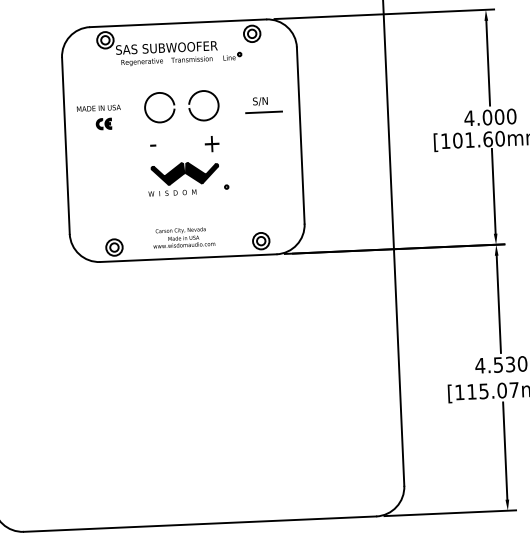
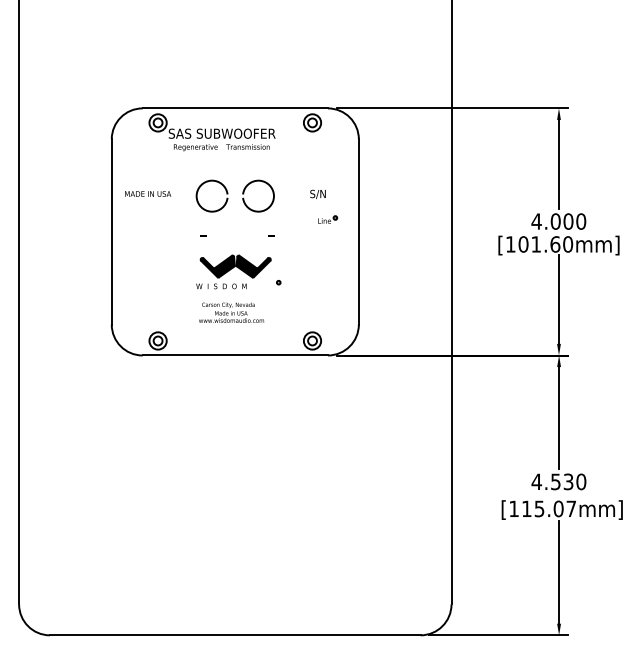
part: (233, 56) -> (328, 219), moved
line: (264, 112) -> (321, 205), removed
part: (103, 123) -> (152, 210), removed
text: (213, 143) -> (266, 236), + -> -
text: (183, 237) -> (231, 312), moved

